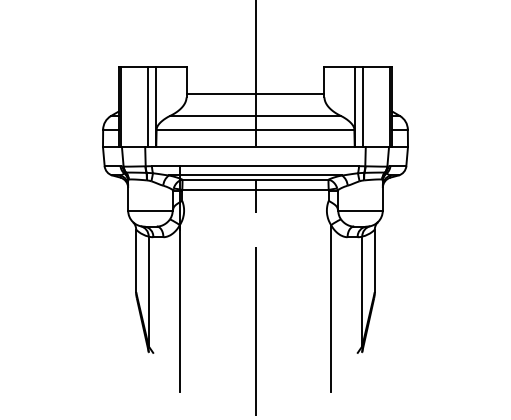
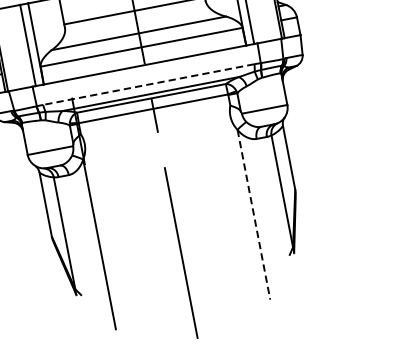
line: (254, 166) -> (147, 85), solid -> dashed
line: (331, 308) -> (254, 214), solid -> dashed

